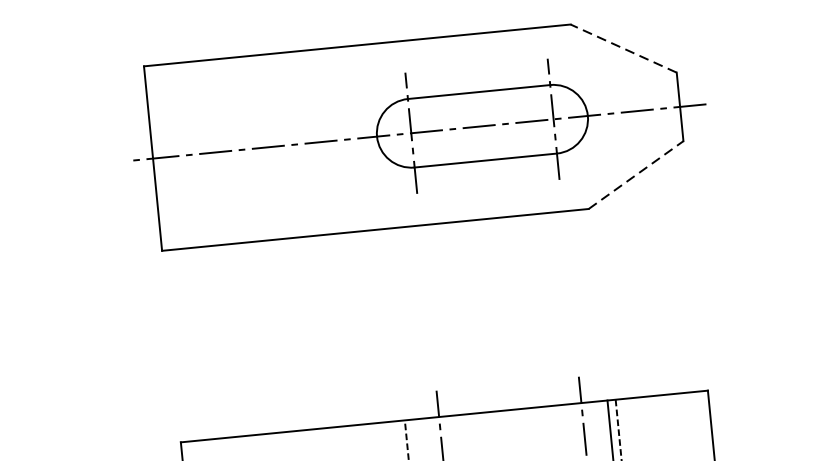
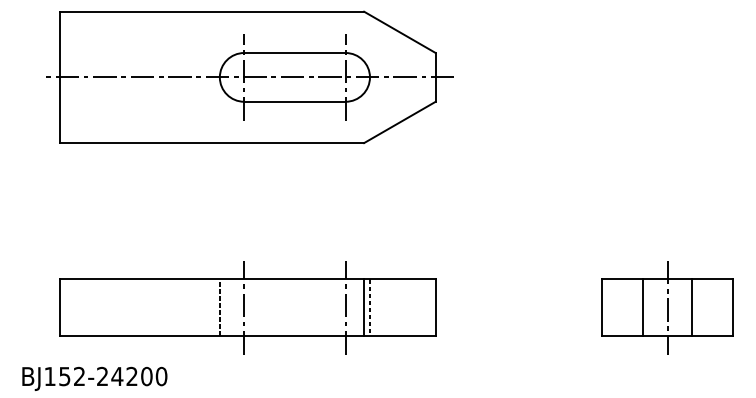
line: (623, 48) -> (399, 32), dashed -> solid
line: (636, 175) -> (400, 122), dashed -> solid

